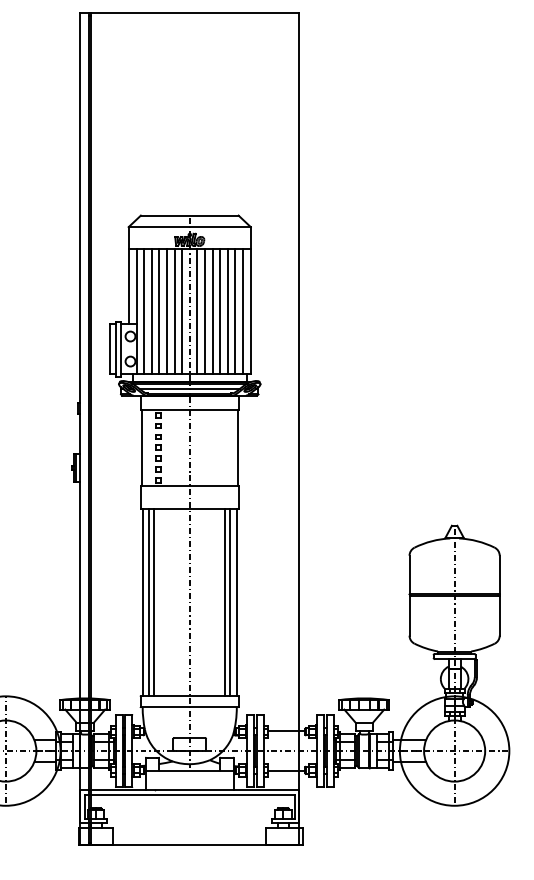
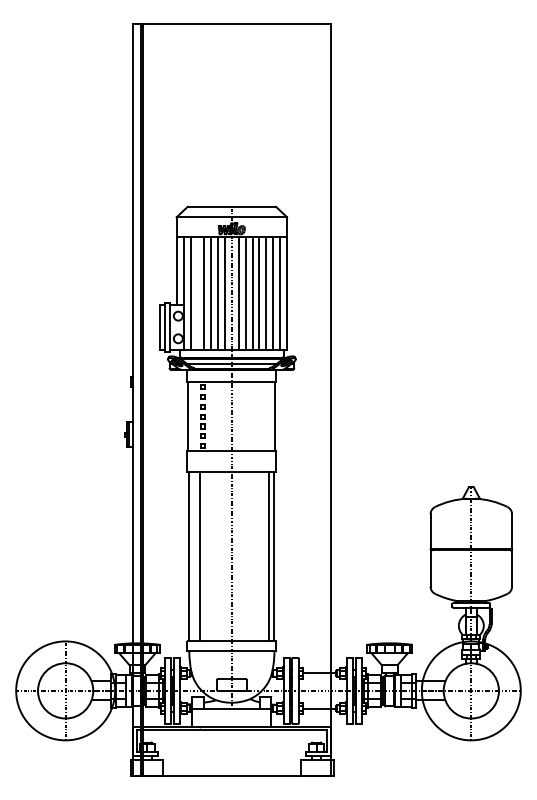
line: (151, 311) -> (197, 293), removed
line: (149, 602) -> (195, 556), removed
line: (224, 602) -> (263, 556), removed

